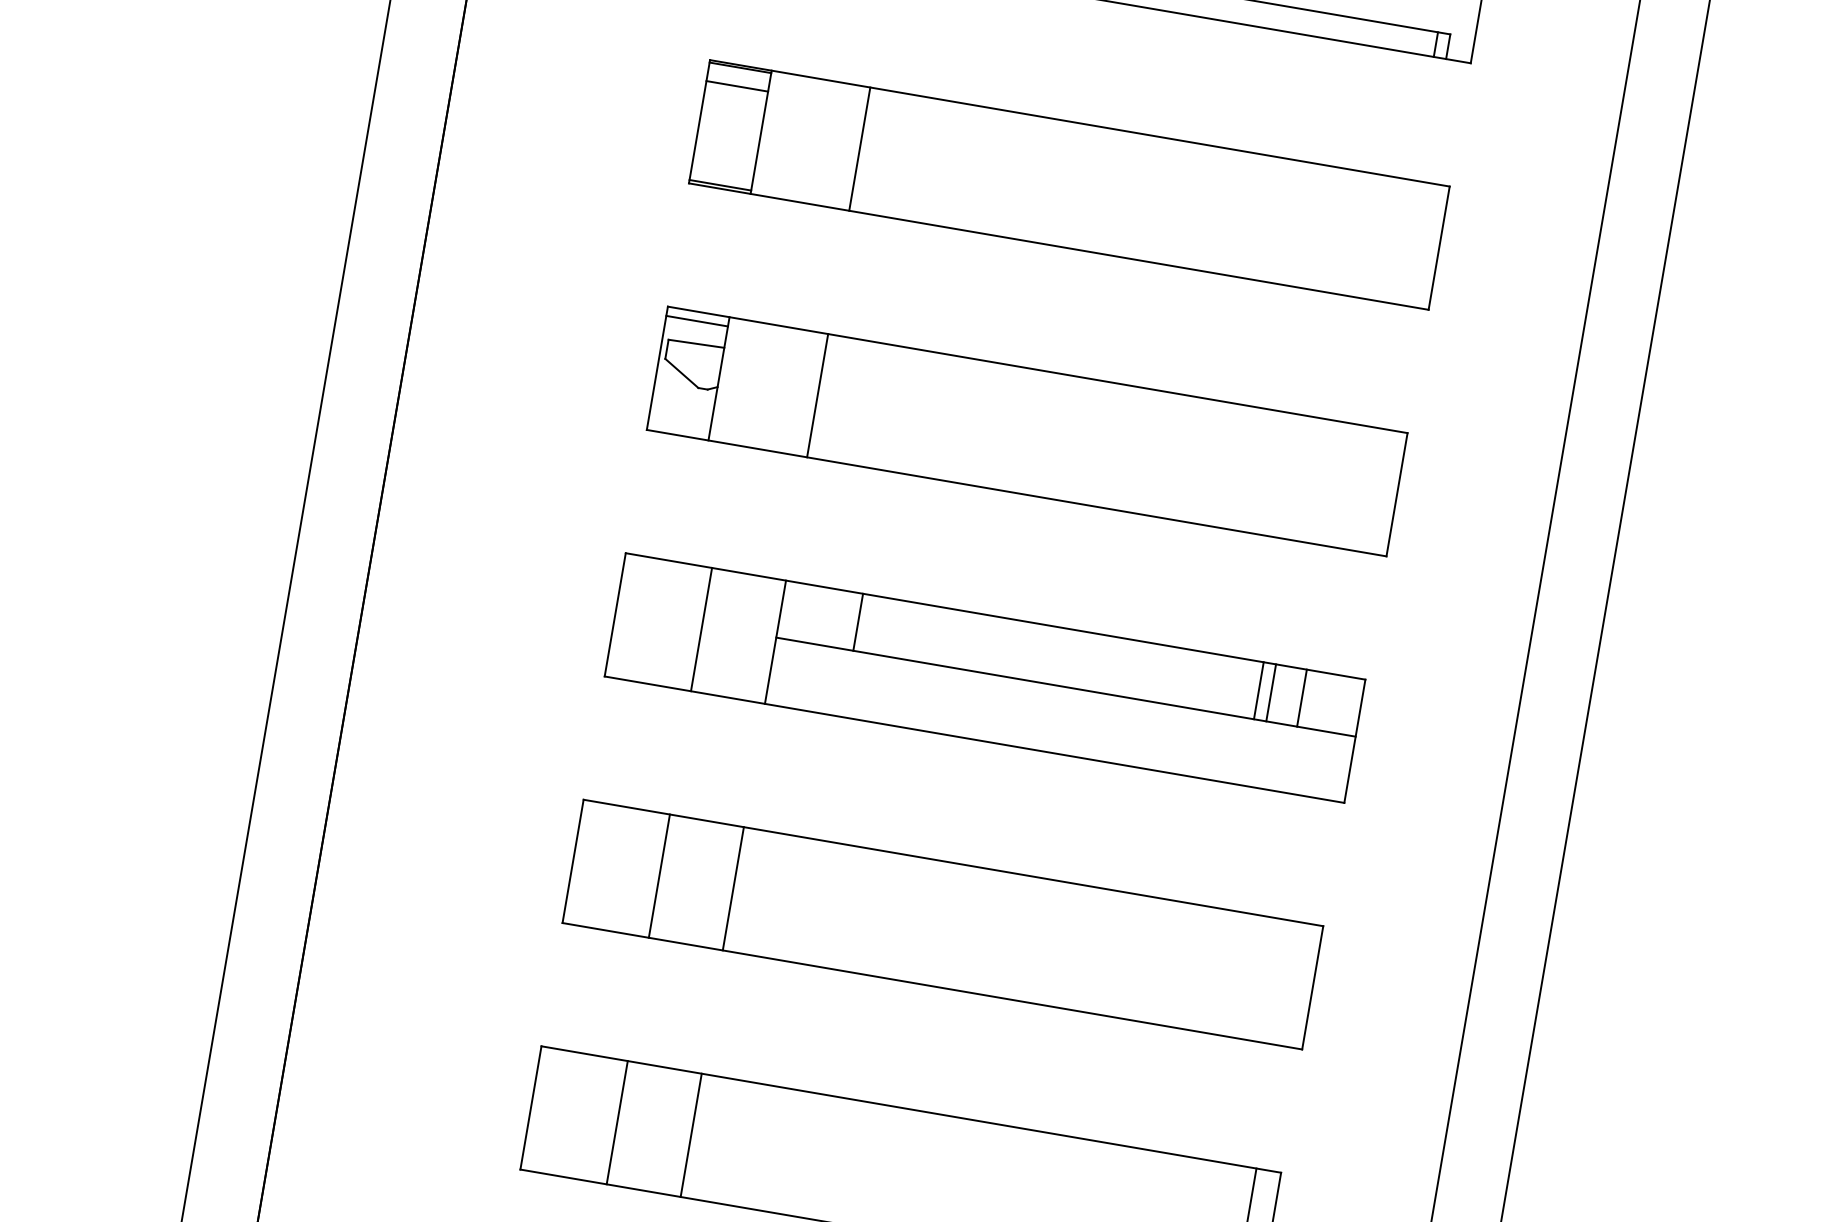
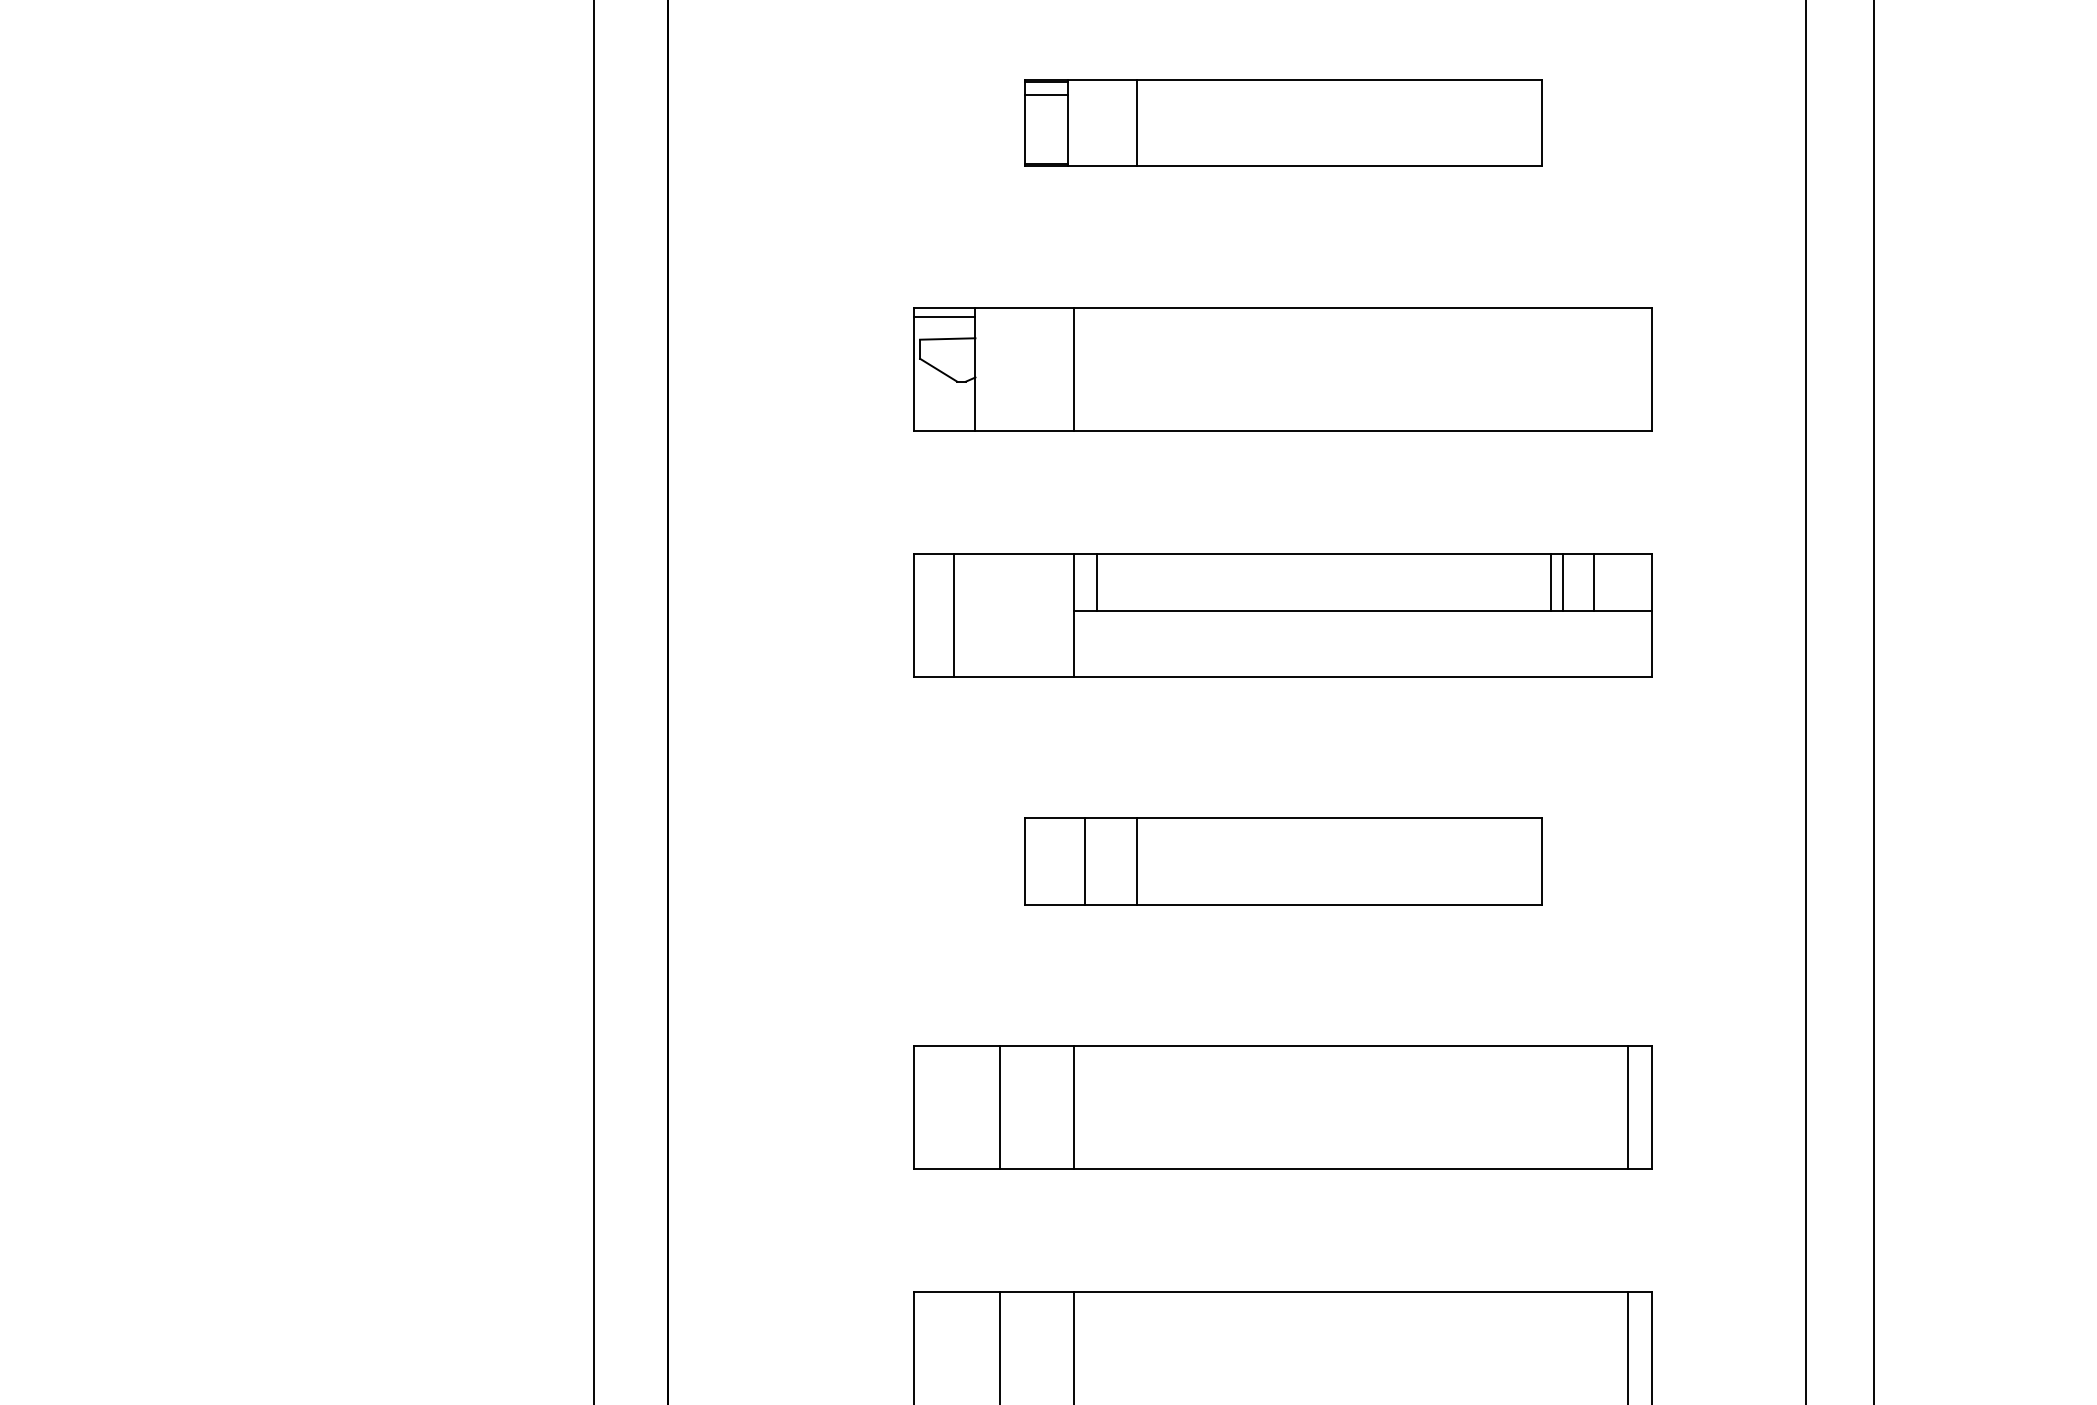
part: (1068, 185) -> (1282, 123), size x0.7
line: (857, 621) -> (1096, 581), moved
line: (702, 628) -> (954, 614), moved
part: (942, 924) -> (1282, 861), size x0.7

